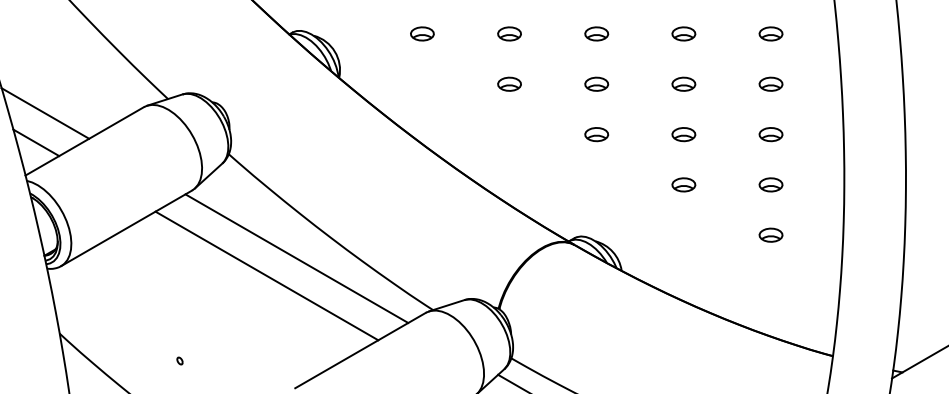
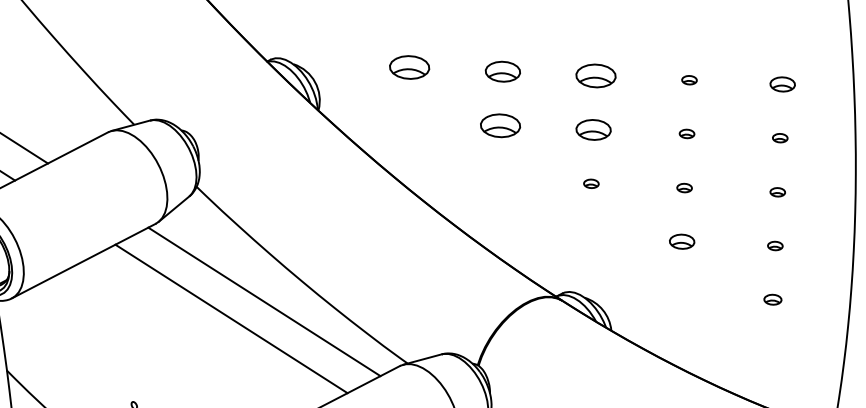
part: (422, 33) -> (409, 67), size x1.6
part: (509, 33) -> (502, 71), size x1.4
part: (596, 33) -> (595, 75), size x1.6
part: (683, 33) -> (689, 79), size x0.6
part: (509, 83) -> (500, 124), size x1.6
part: (596, 83) -> (593, 128), size x1.4
part: (683, 83) -> (686, 133), size x0.6
part: (770, 83) -> (779, 137), size x0.6
part: (596, 134) -> (591, 183), size x0.6
part: (683, 134) -> (684, 187), size x0.6
part: (770, 134) -> (777, 192), size x0.6
part: (770, 184) -> (774, 245), size x0.6
part: (770, 234) -> (772, 299), size x0.7

